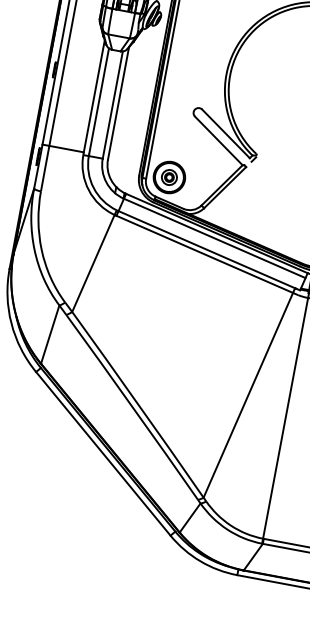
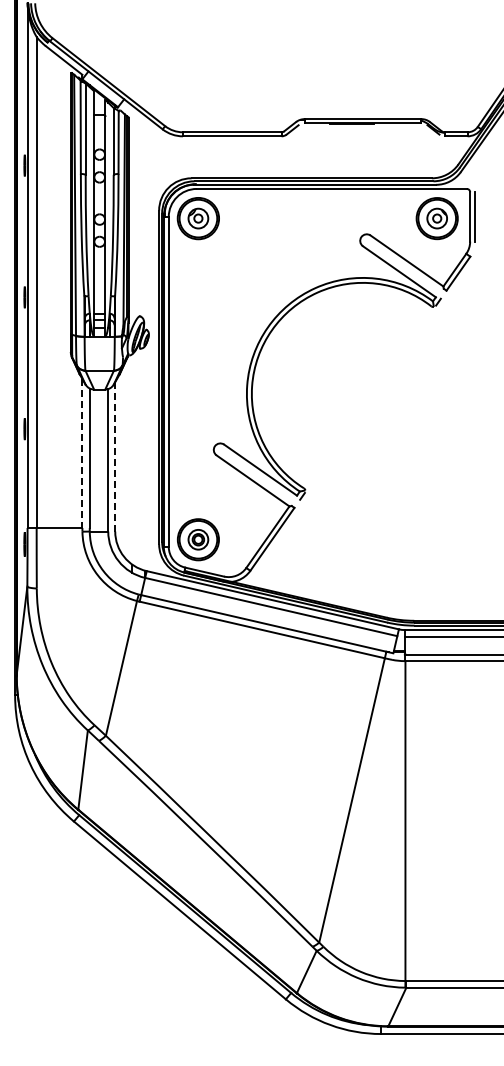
line: (94, 97) -> (82, 454), solid -> dashed
line: (118, 103) -> (115, 456), solid -> dashed

